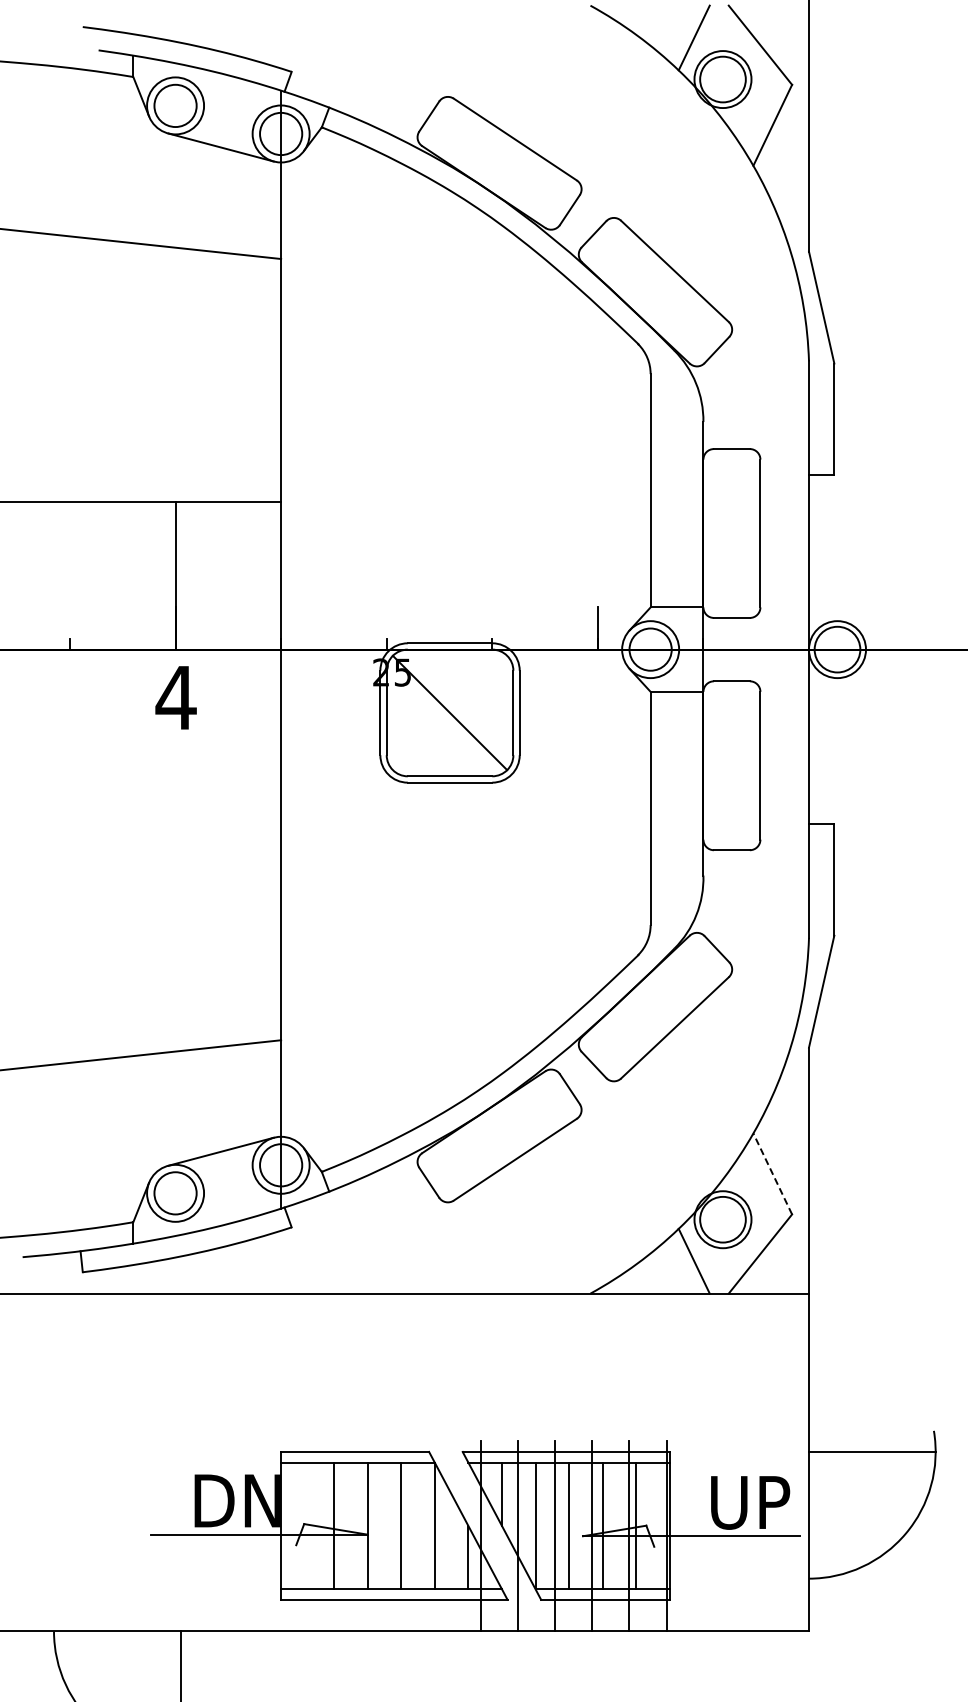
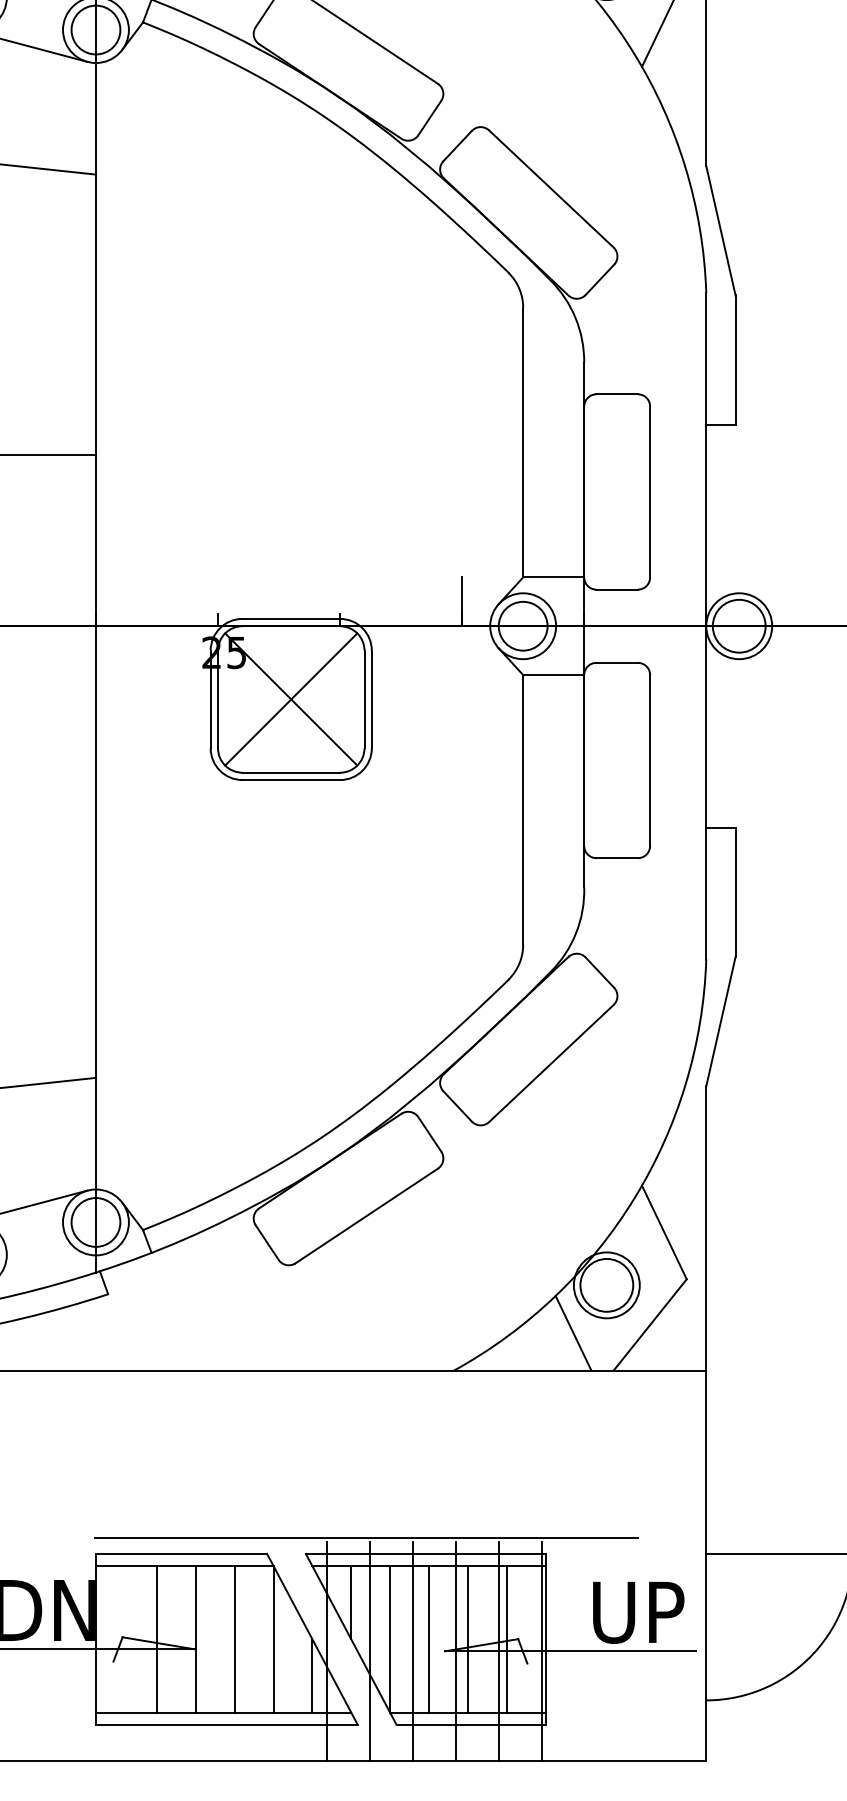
line: (449, 712) -> (290, 698), added
line: (772, 1173) -> (664, 1231), dashed -> solid
line: (514, 1438) -> (365, 1538), added

